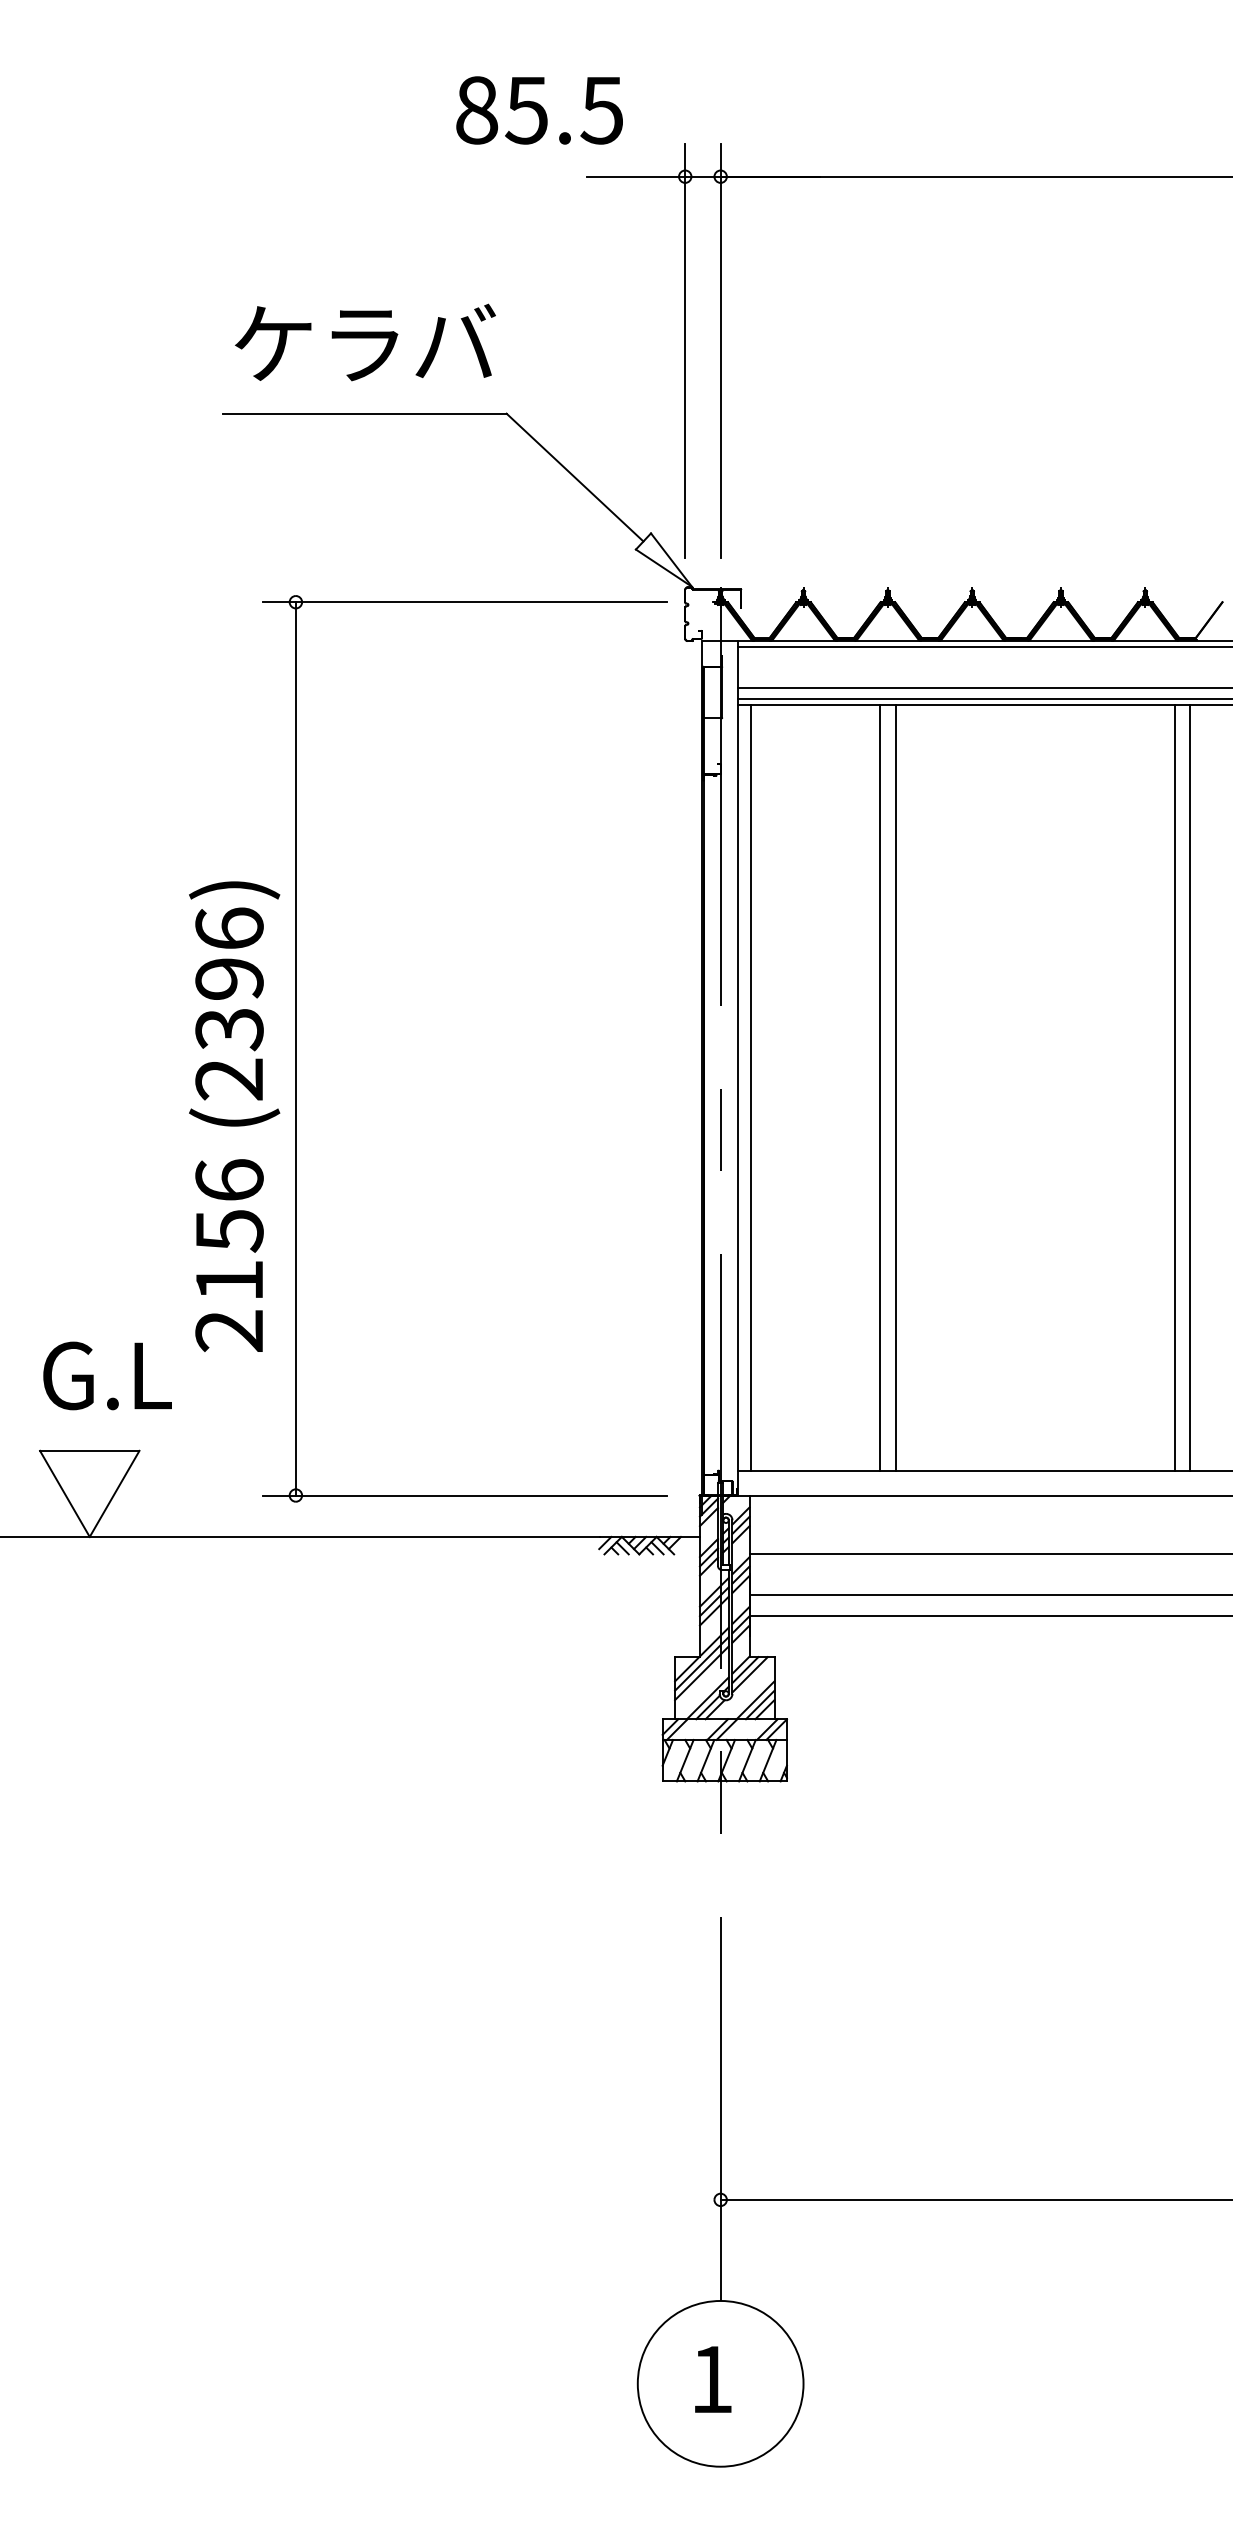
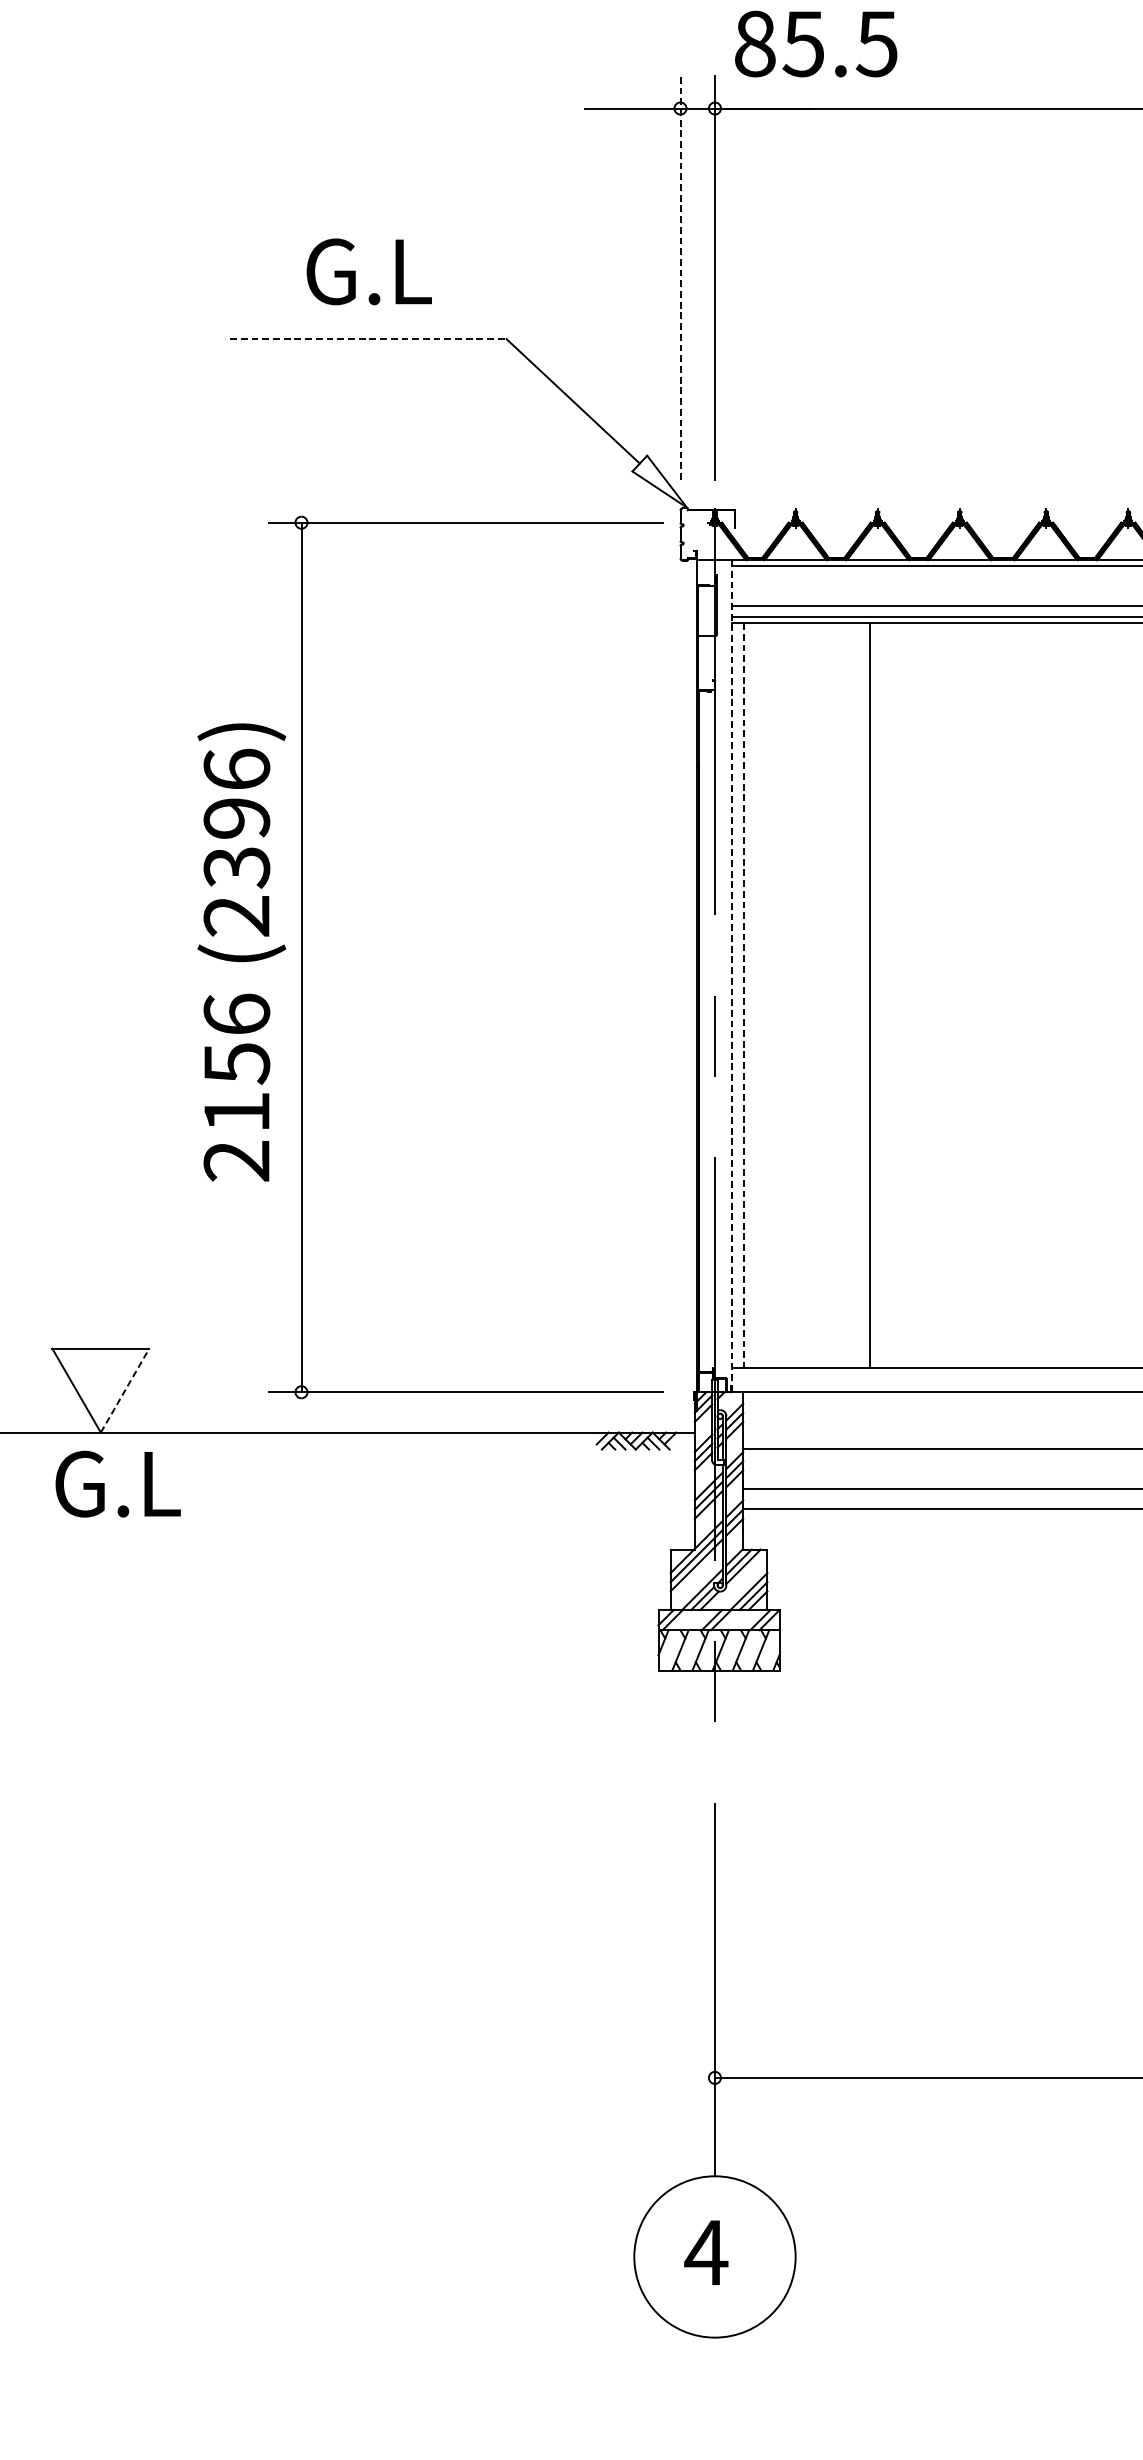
text: (539, 110) -> (816, 44), moved
text: (364, 342) -> (368, 269), ケラバ -> G.L
line: (685, 350) -> (680, 277), solid -> dashed
line: (364, 413) -> (368, 339), solid -> dashed
line: (738, 1068) -> (732, 976), solid -> dashed
line: (895, 1087) -> (885, 995), removed
line: (750, 1088) -> (744, 996), solid -> dashed
text: (234, 1116) -> (241, 952), moved
text: (107, 1375) -> (118, 1483), moved
line: (114, 1493) -> (124, 1390), solid -> dashed
text: (711, 2379) -> (706, 2252), 1 -> 4

